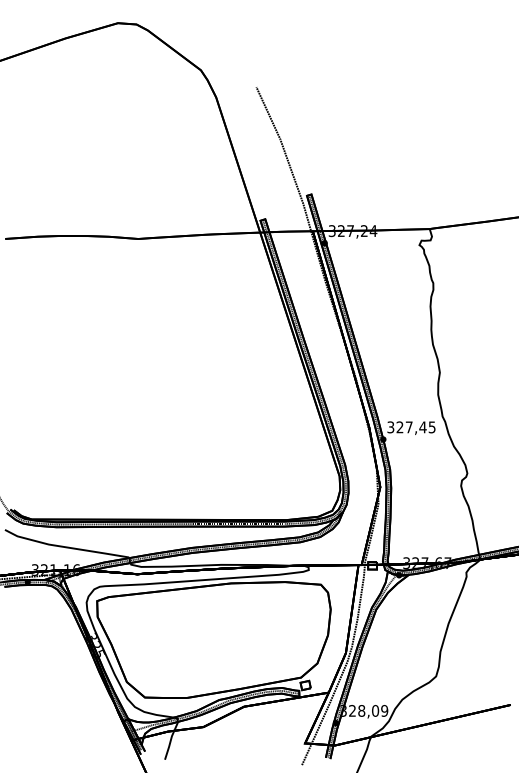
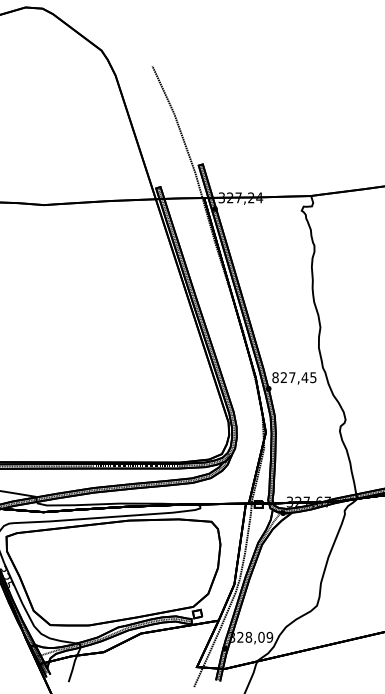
text: (390, 427) -> (275, 377), 327,45 -> 827,45

